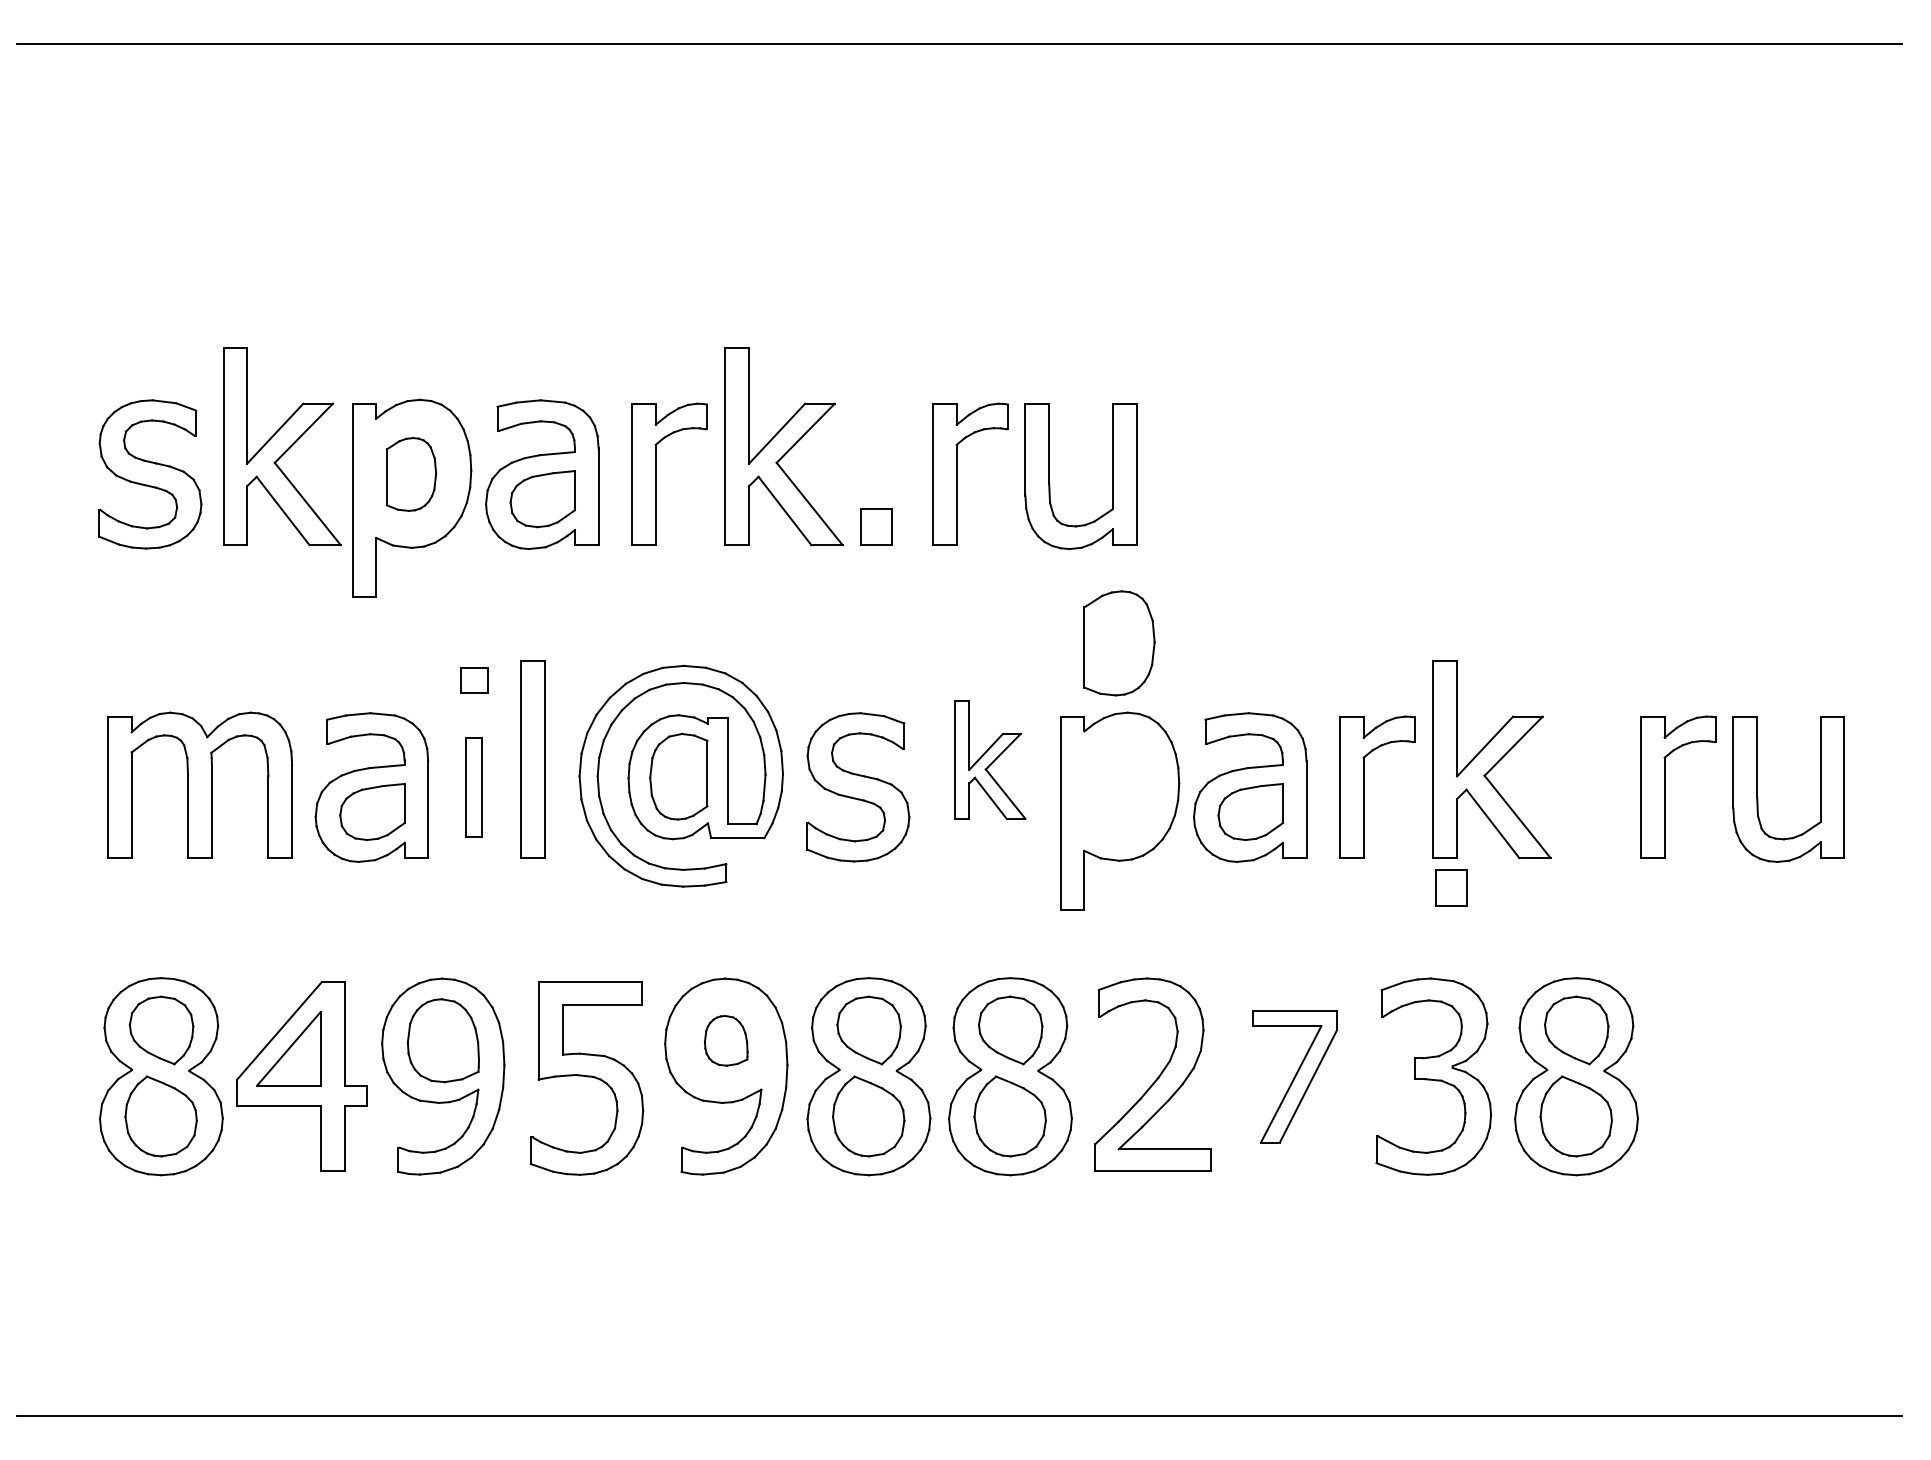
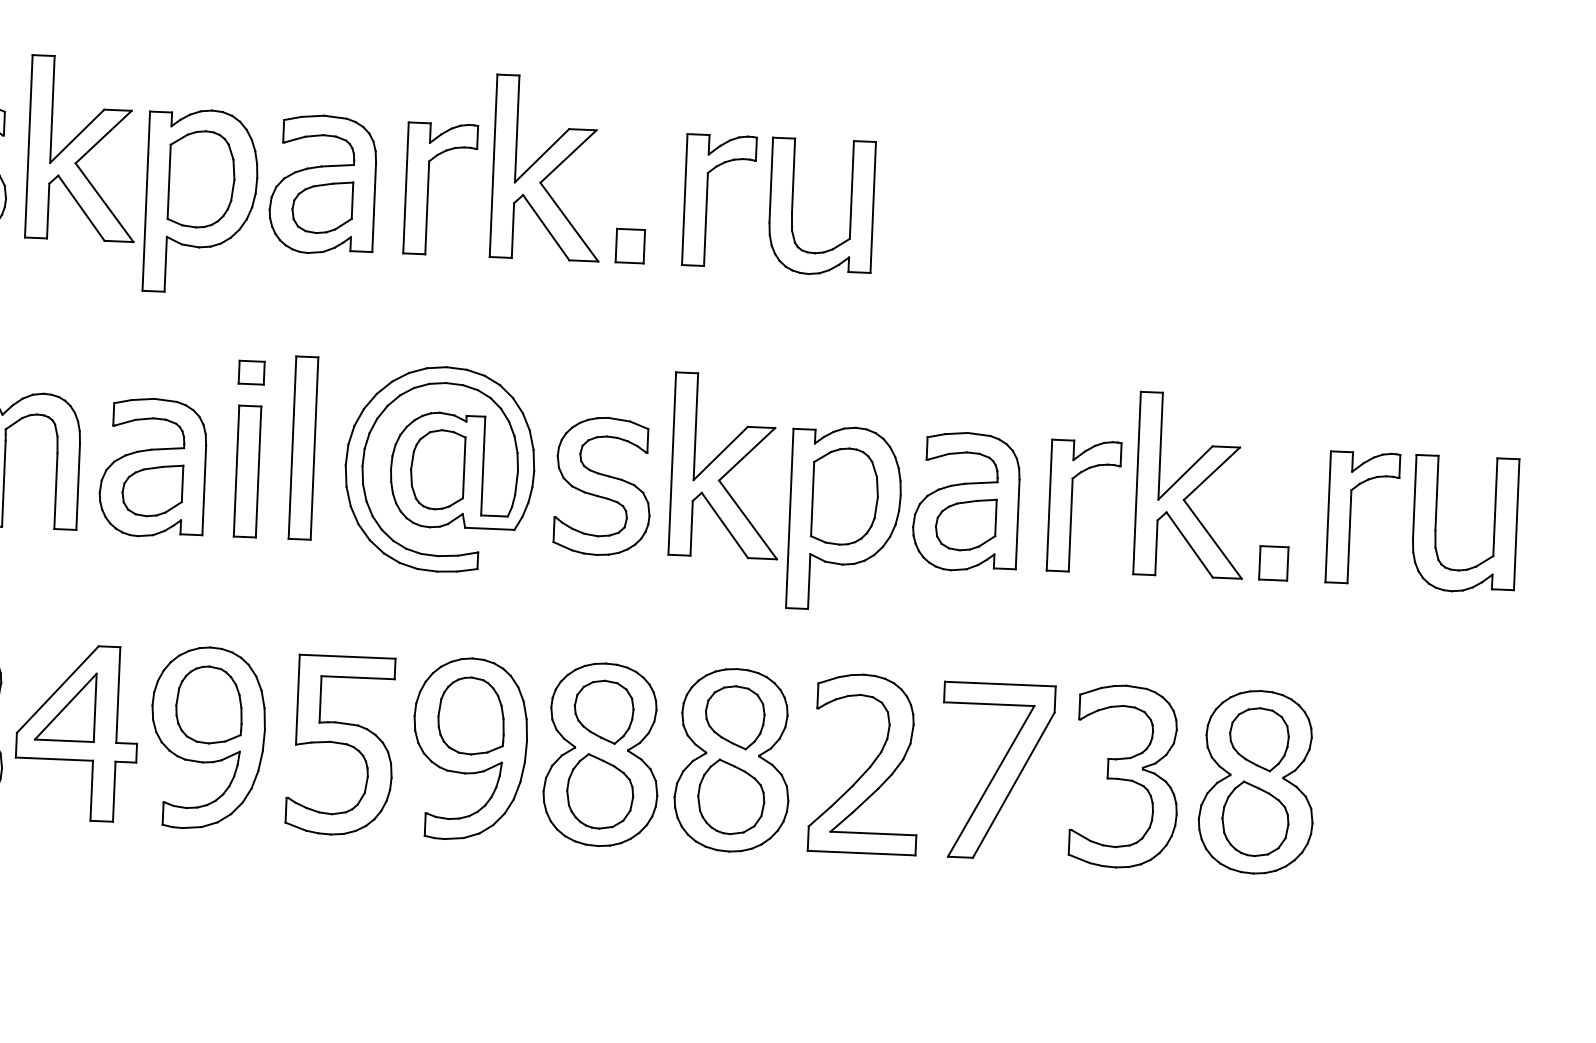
part: (411, 474) -> (201, 179), size x1.43
part: (1119, 643) -> (845, 496), moved
part: (990, 759) -> (726, 465), size x1.67
part: (473, 787) -> (247, 471), size x1.43
part: (1451, 887) -> (1273, 562), moved
part: (725, 1040) -> (470, 715), size x1.67
part: (1294, 1076) -> (996, 771), size x1.43

